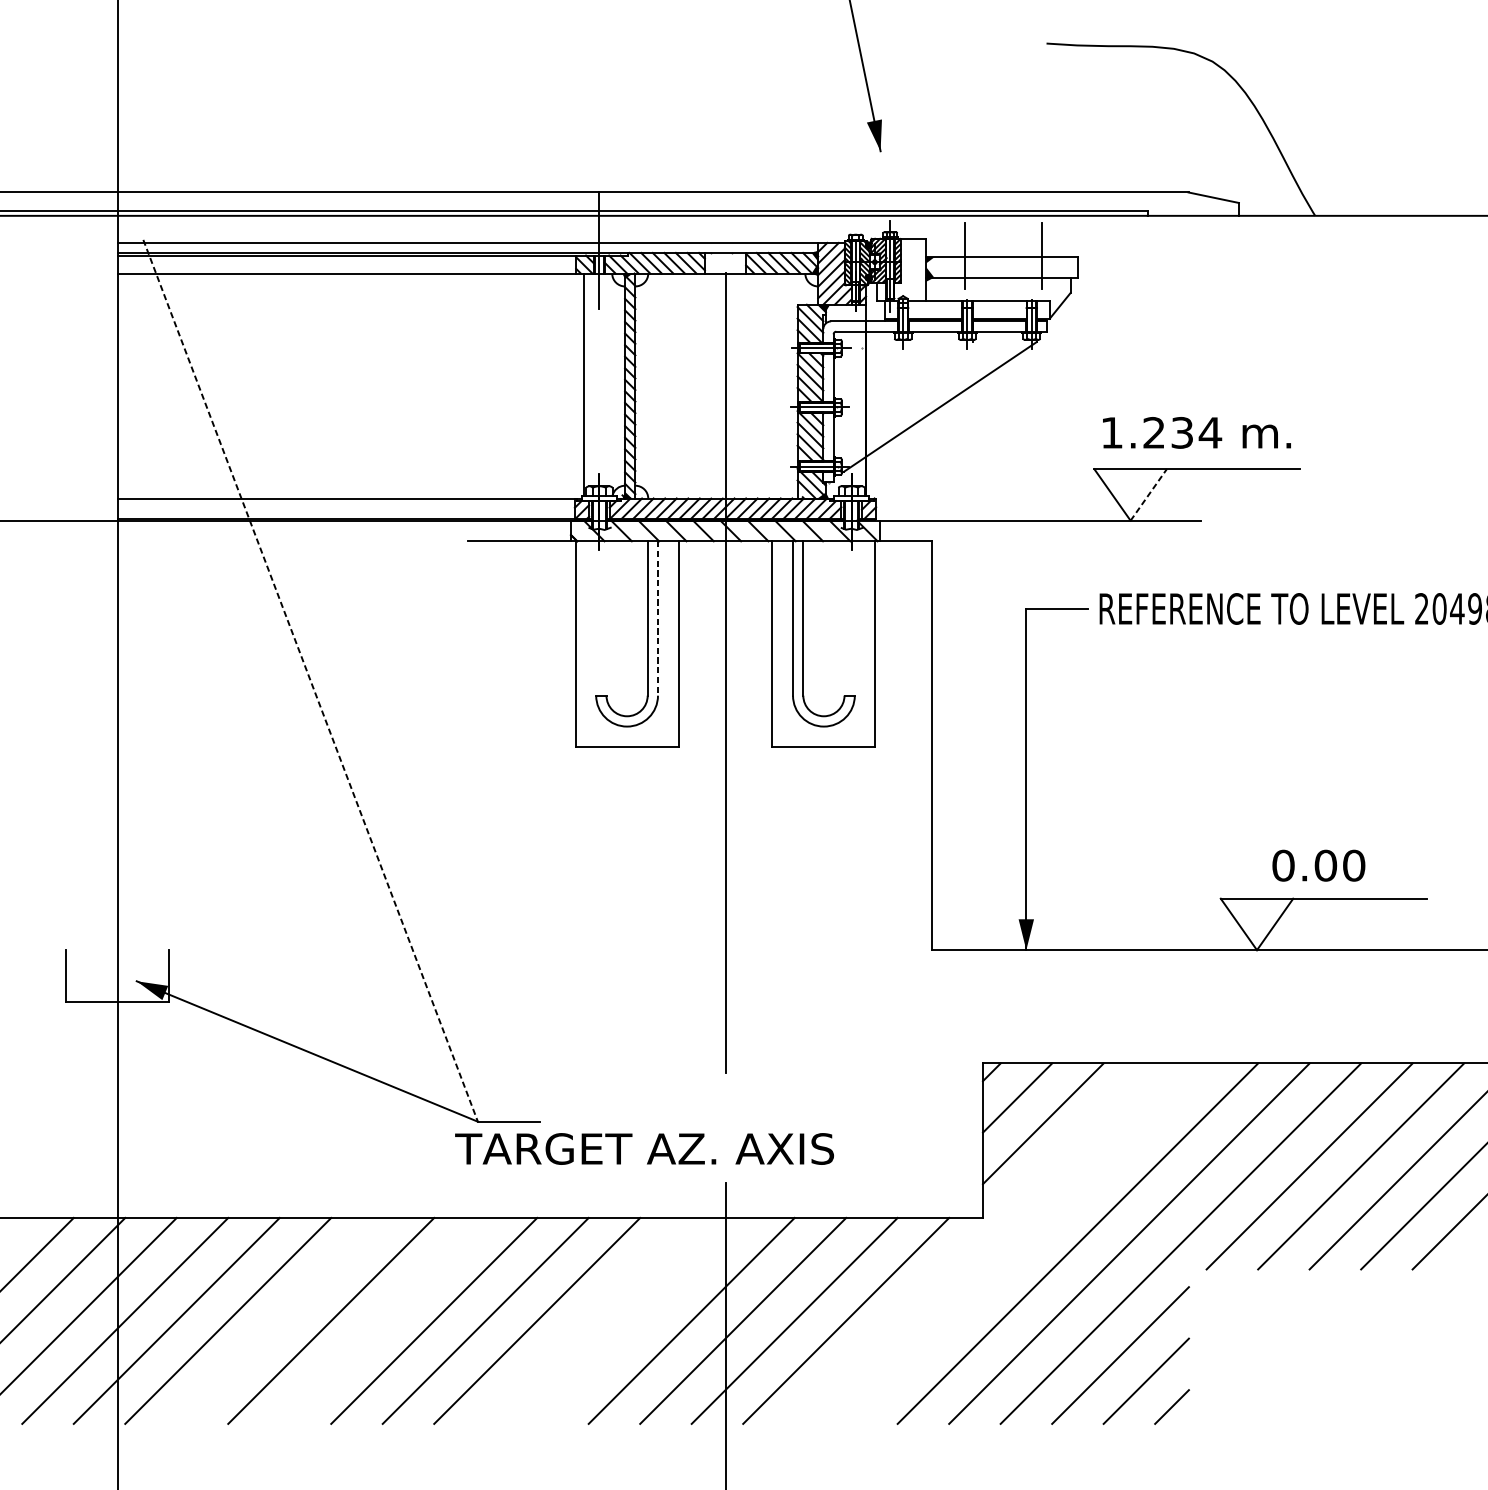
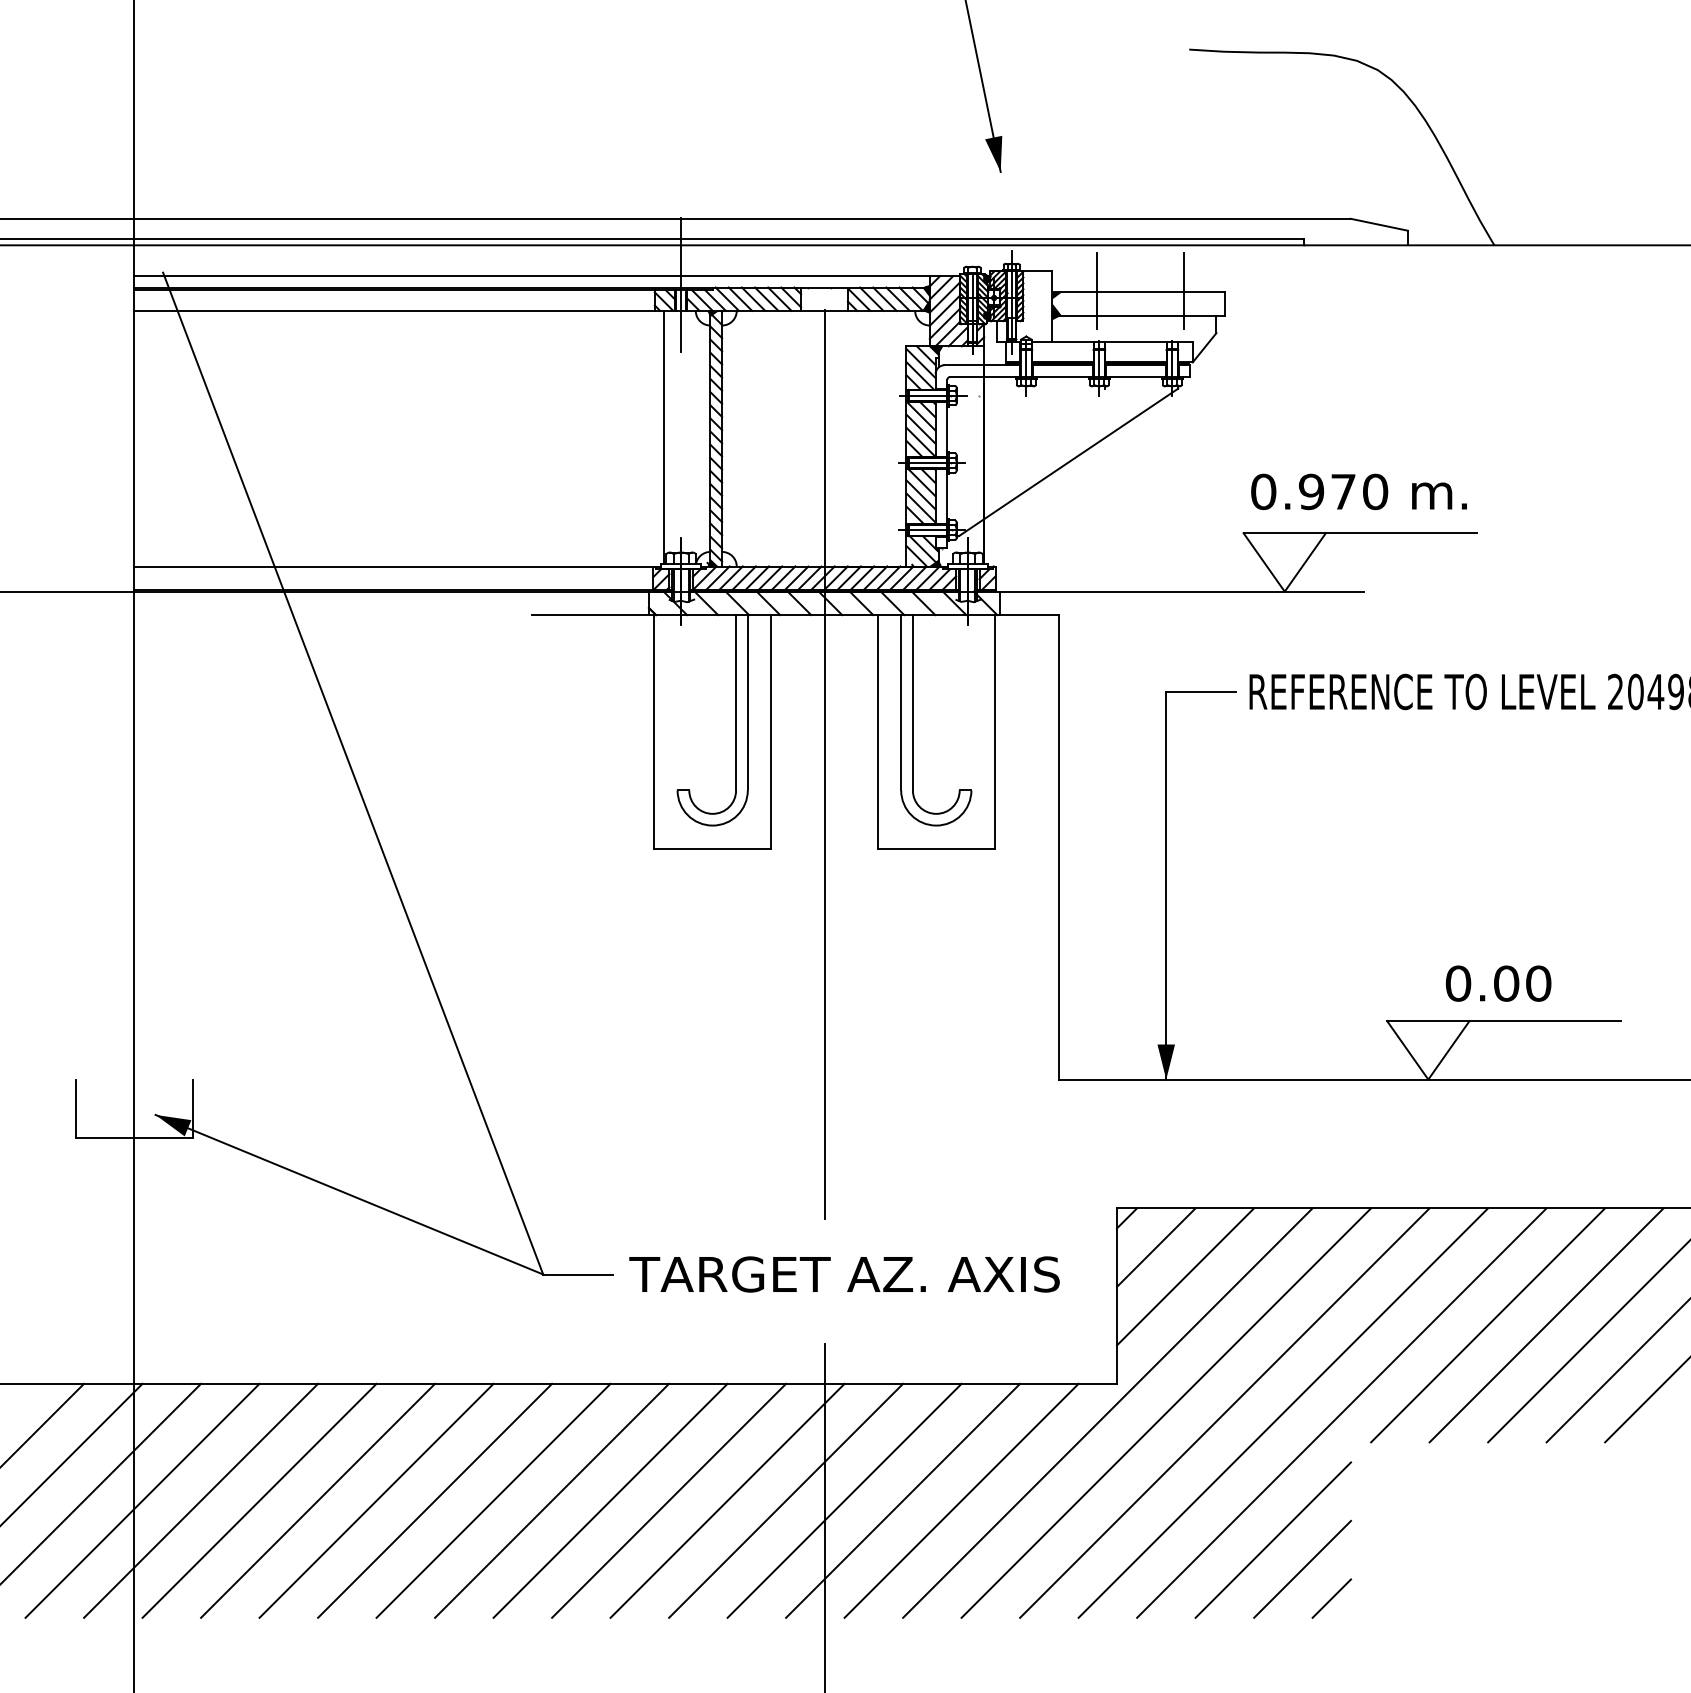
text: (1161, 432) -> (1319, 491), 1.234 -> 0.970
line: (1148, 495) -> (1305, 562), dashed -> solid
line: (657, 618) -> (747, 702), dashed -> solid
line: (310, 680) -> (353, 773), dashed -> solid
text: (644, 1149) -> (844, 1274), moved
line: (974, 1243) -> (1107, 1412), added
line: (1026, 1243) -> (1166, 1412), added
line: (280, 1320) -> (318, 1500), added
line: (383, 1320) -> (435, 1500), added
line: (589, 1320) -> (669, 1500), added
line: (640, 1320) -> (727, 1500), added

